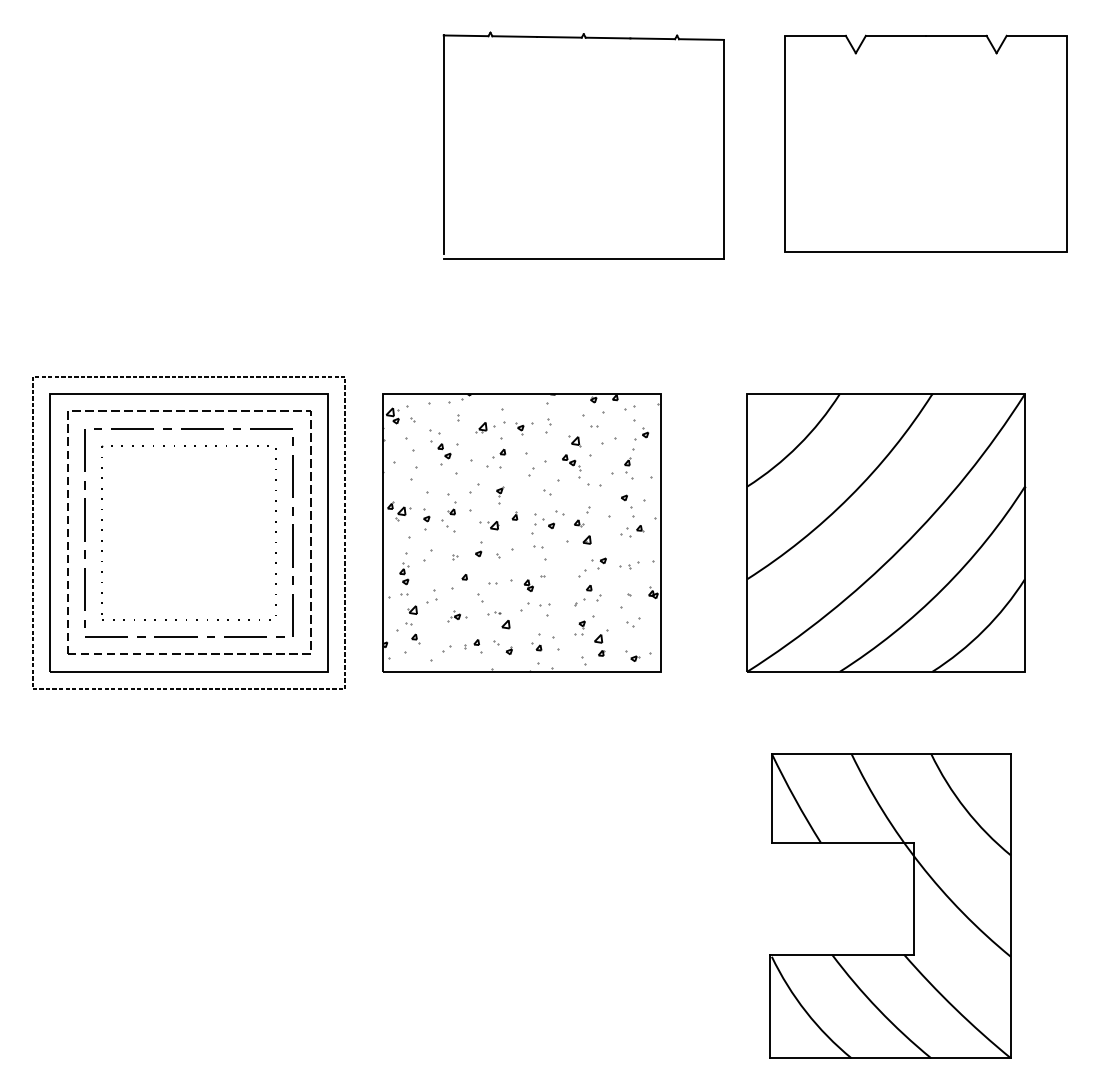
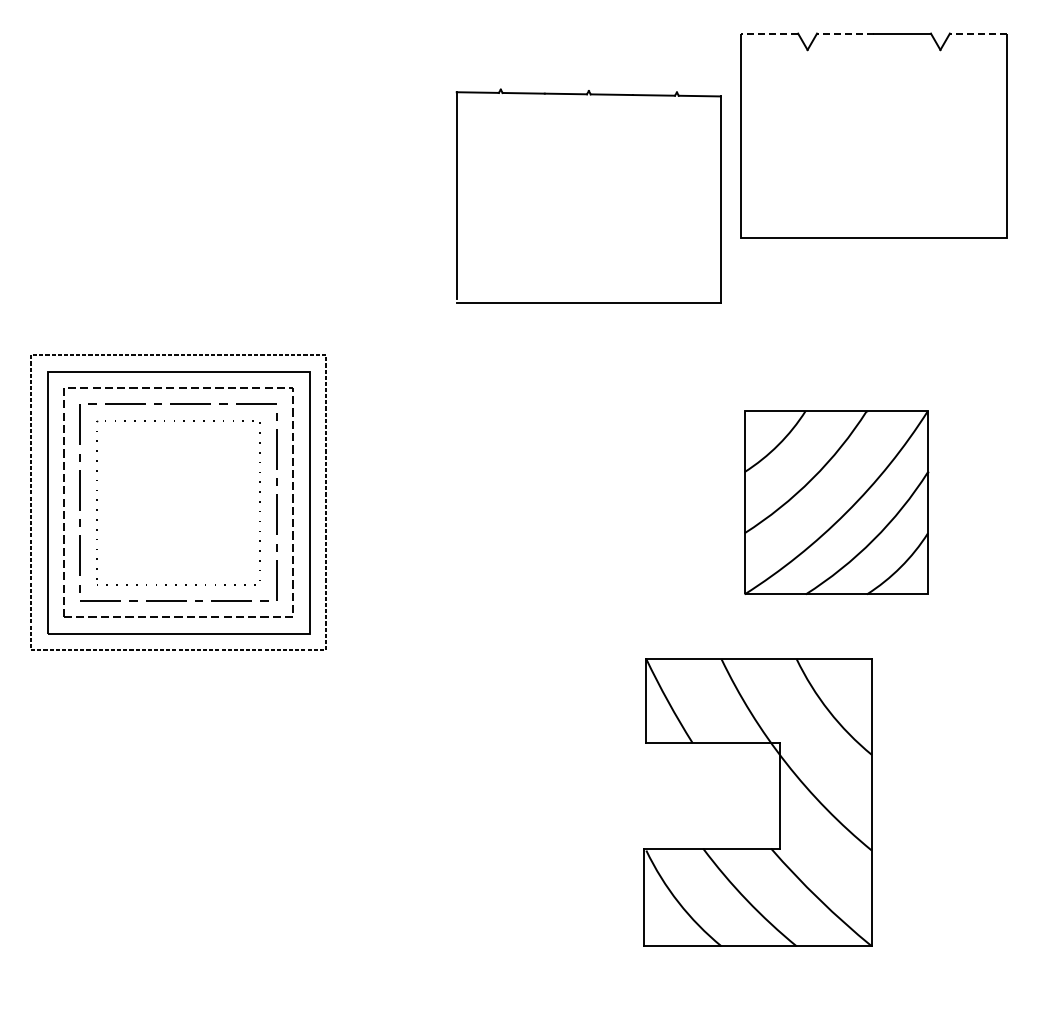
line: (815, 35) -> (769, 33), solid -> dashed
line: (896, 35) -> (845, 33), solid -> dashed
line: (1035, 35) -> (977, 33), solid -> dashed
part: (582, 38) -> (587, 95), moved
part: (520, 532) -> (491, 502), removed
part: (886, 532) -> (836, 502), size x0.7
part: (912, 905) -> (779, 802), moved

